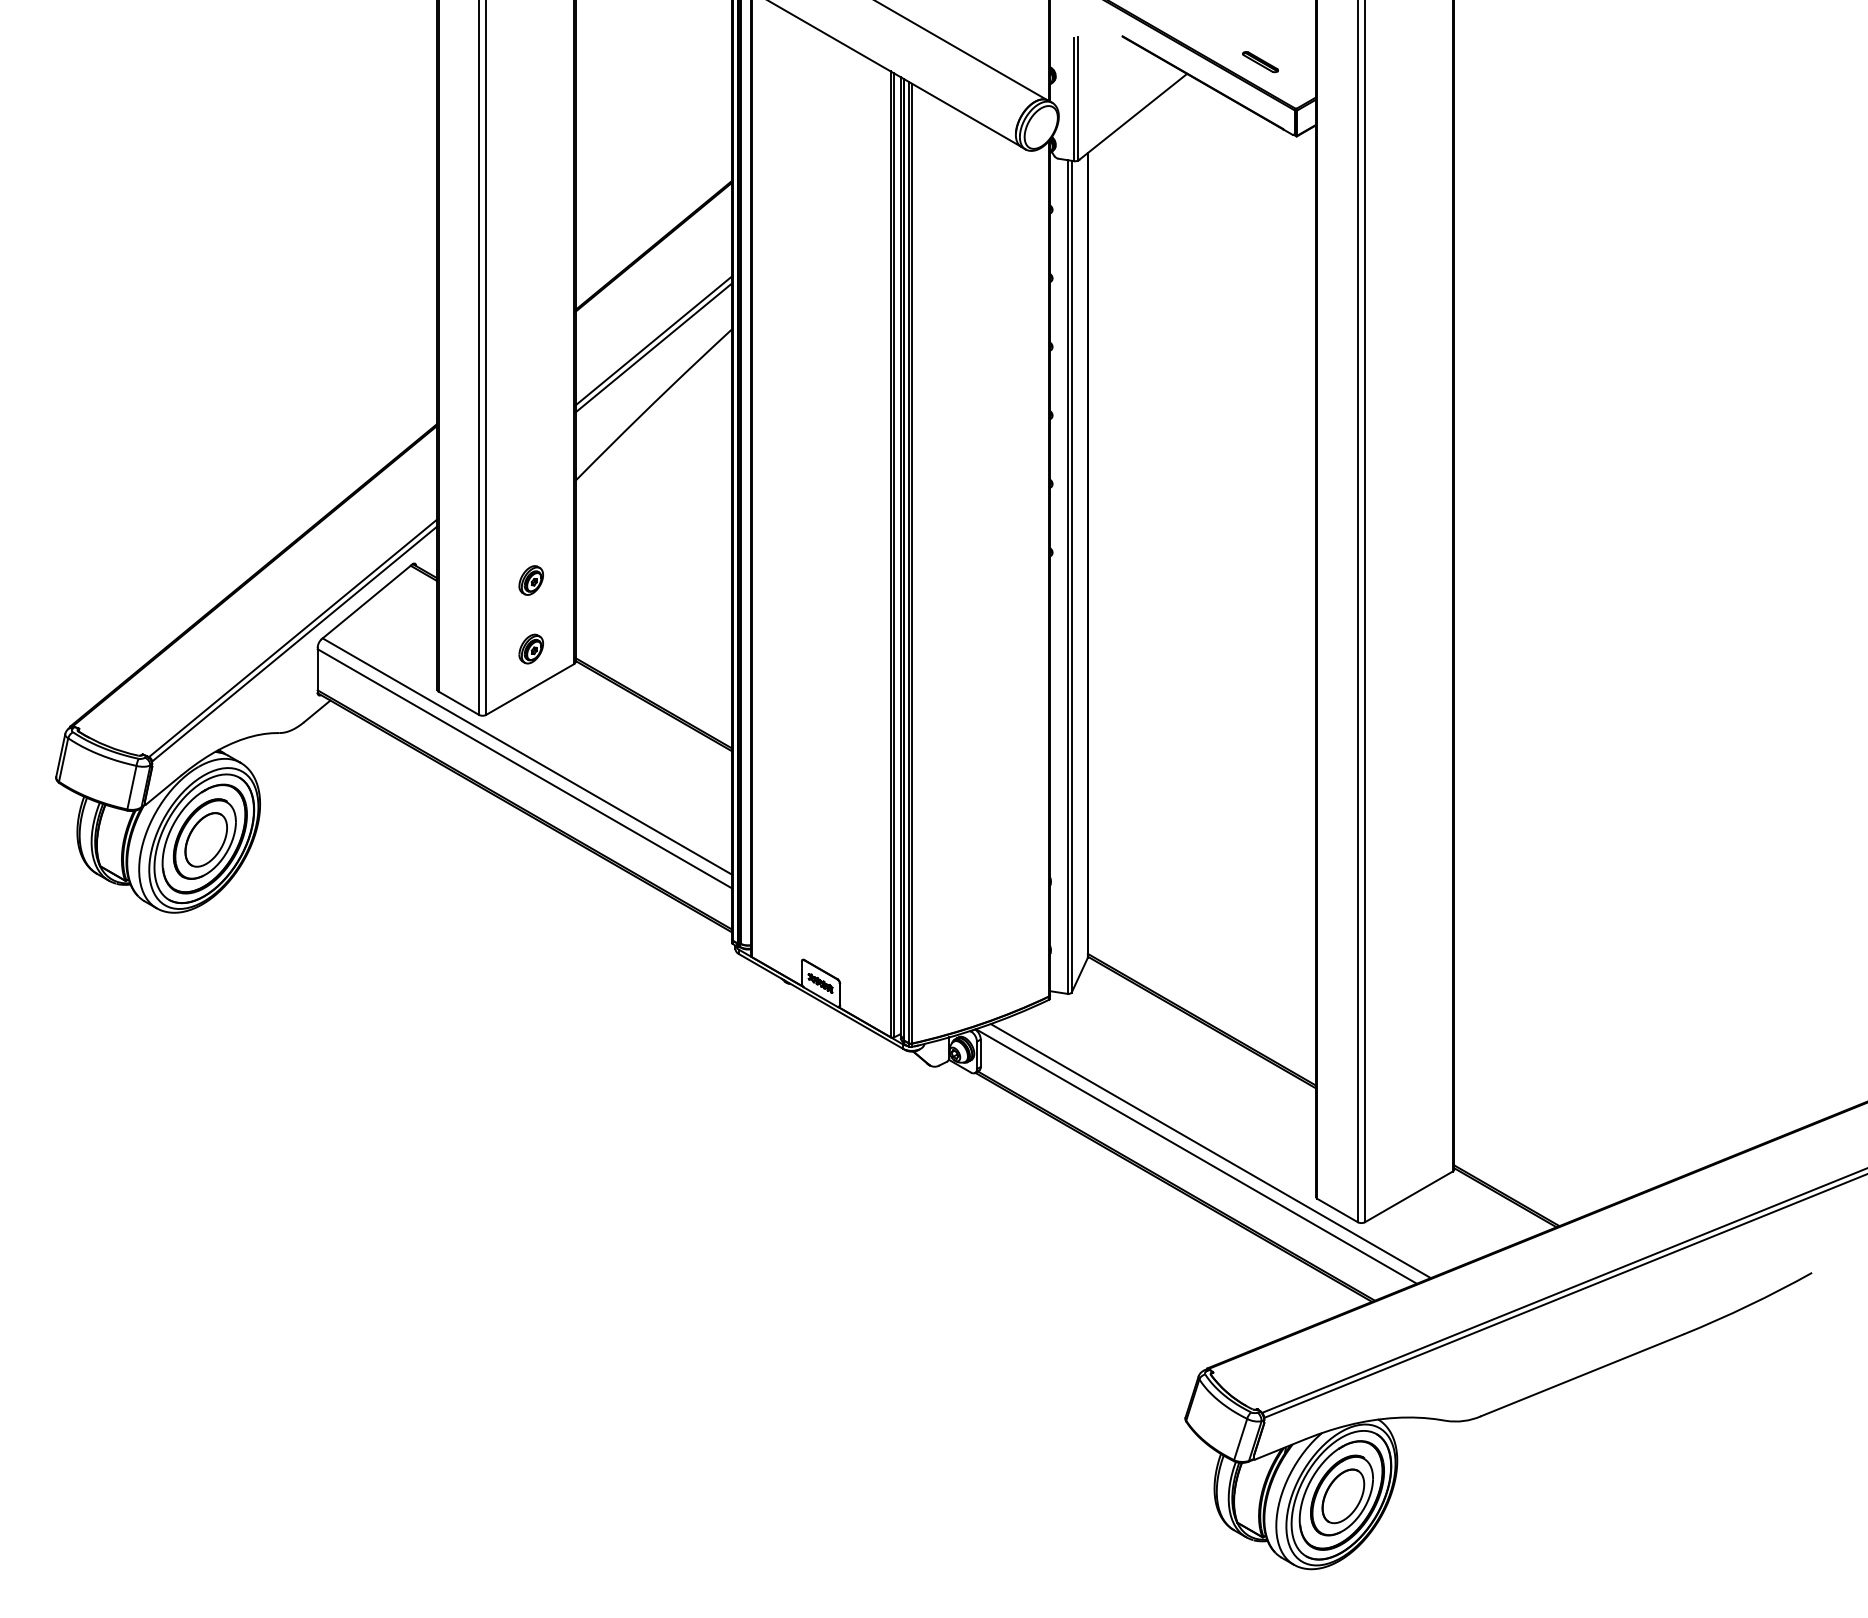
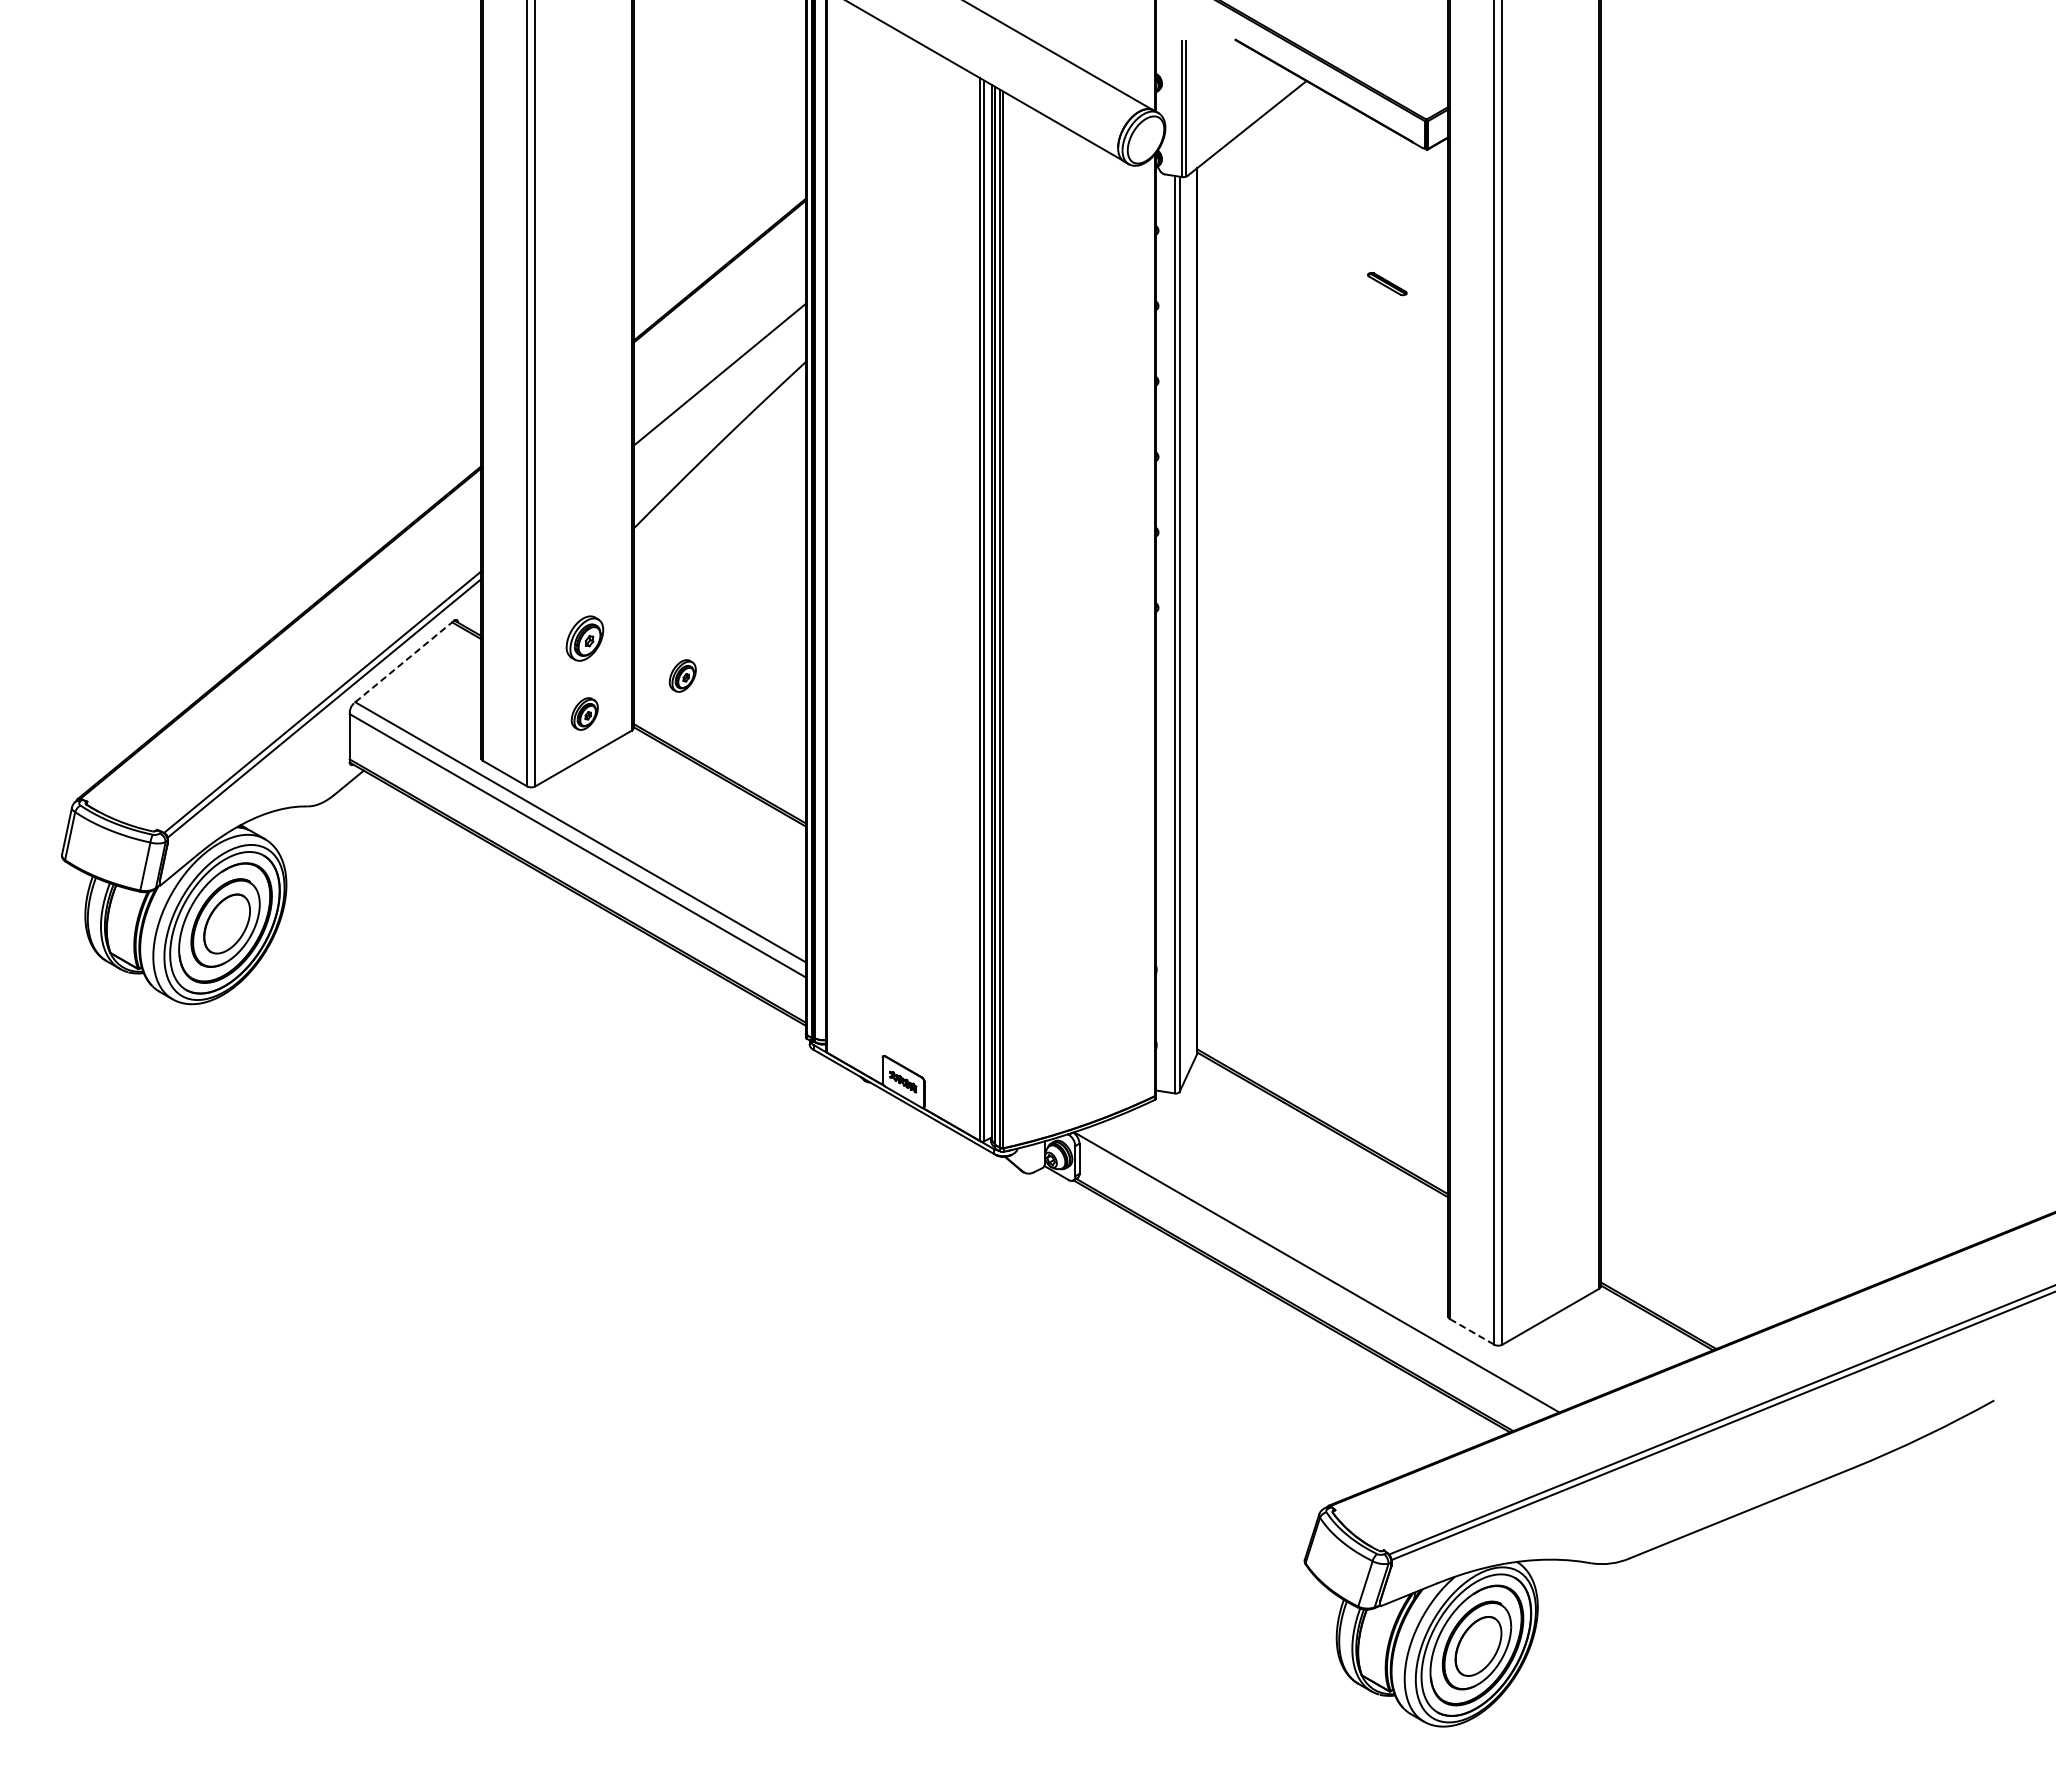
part: (1260, 62) -> (1387, 284), moved
line: (653, 347) -> (719, 382), removed
part: (530, 580) -> (584, 638), size x1.4
line: (367, 602) -> (404, 662), solid -> dashed
part: (620, 614) -> (682, 675), added
line: (1210, 1151) -> (1332, 1266), removed
line: (1337, 1210) -> (1472, 1331), solid -> dashed

